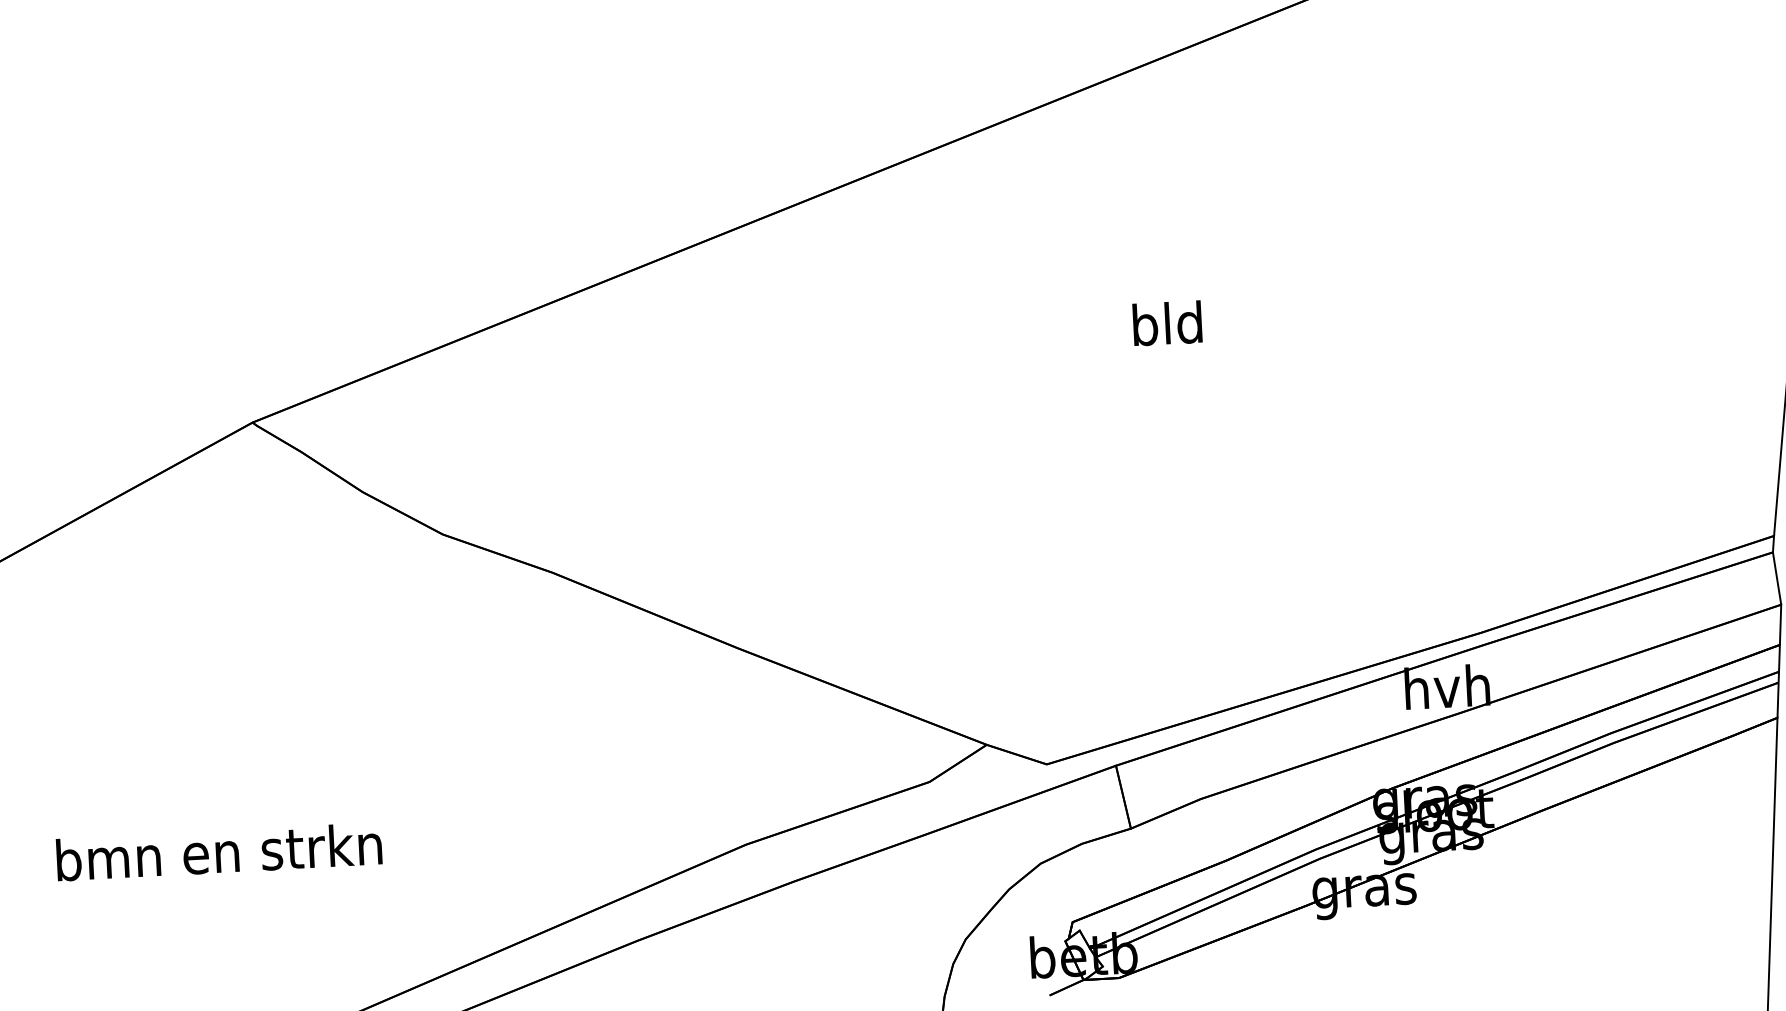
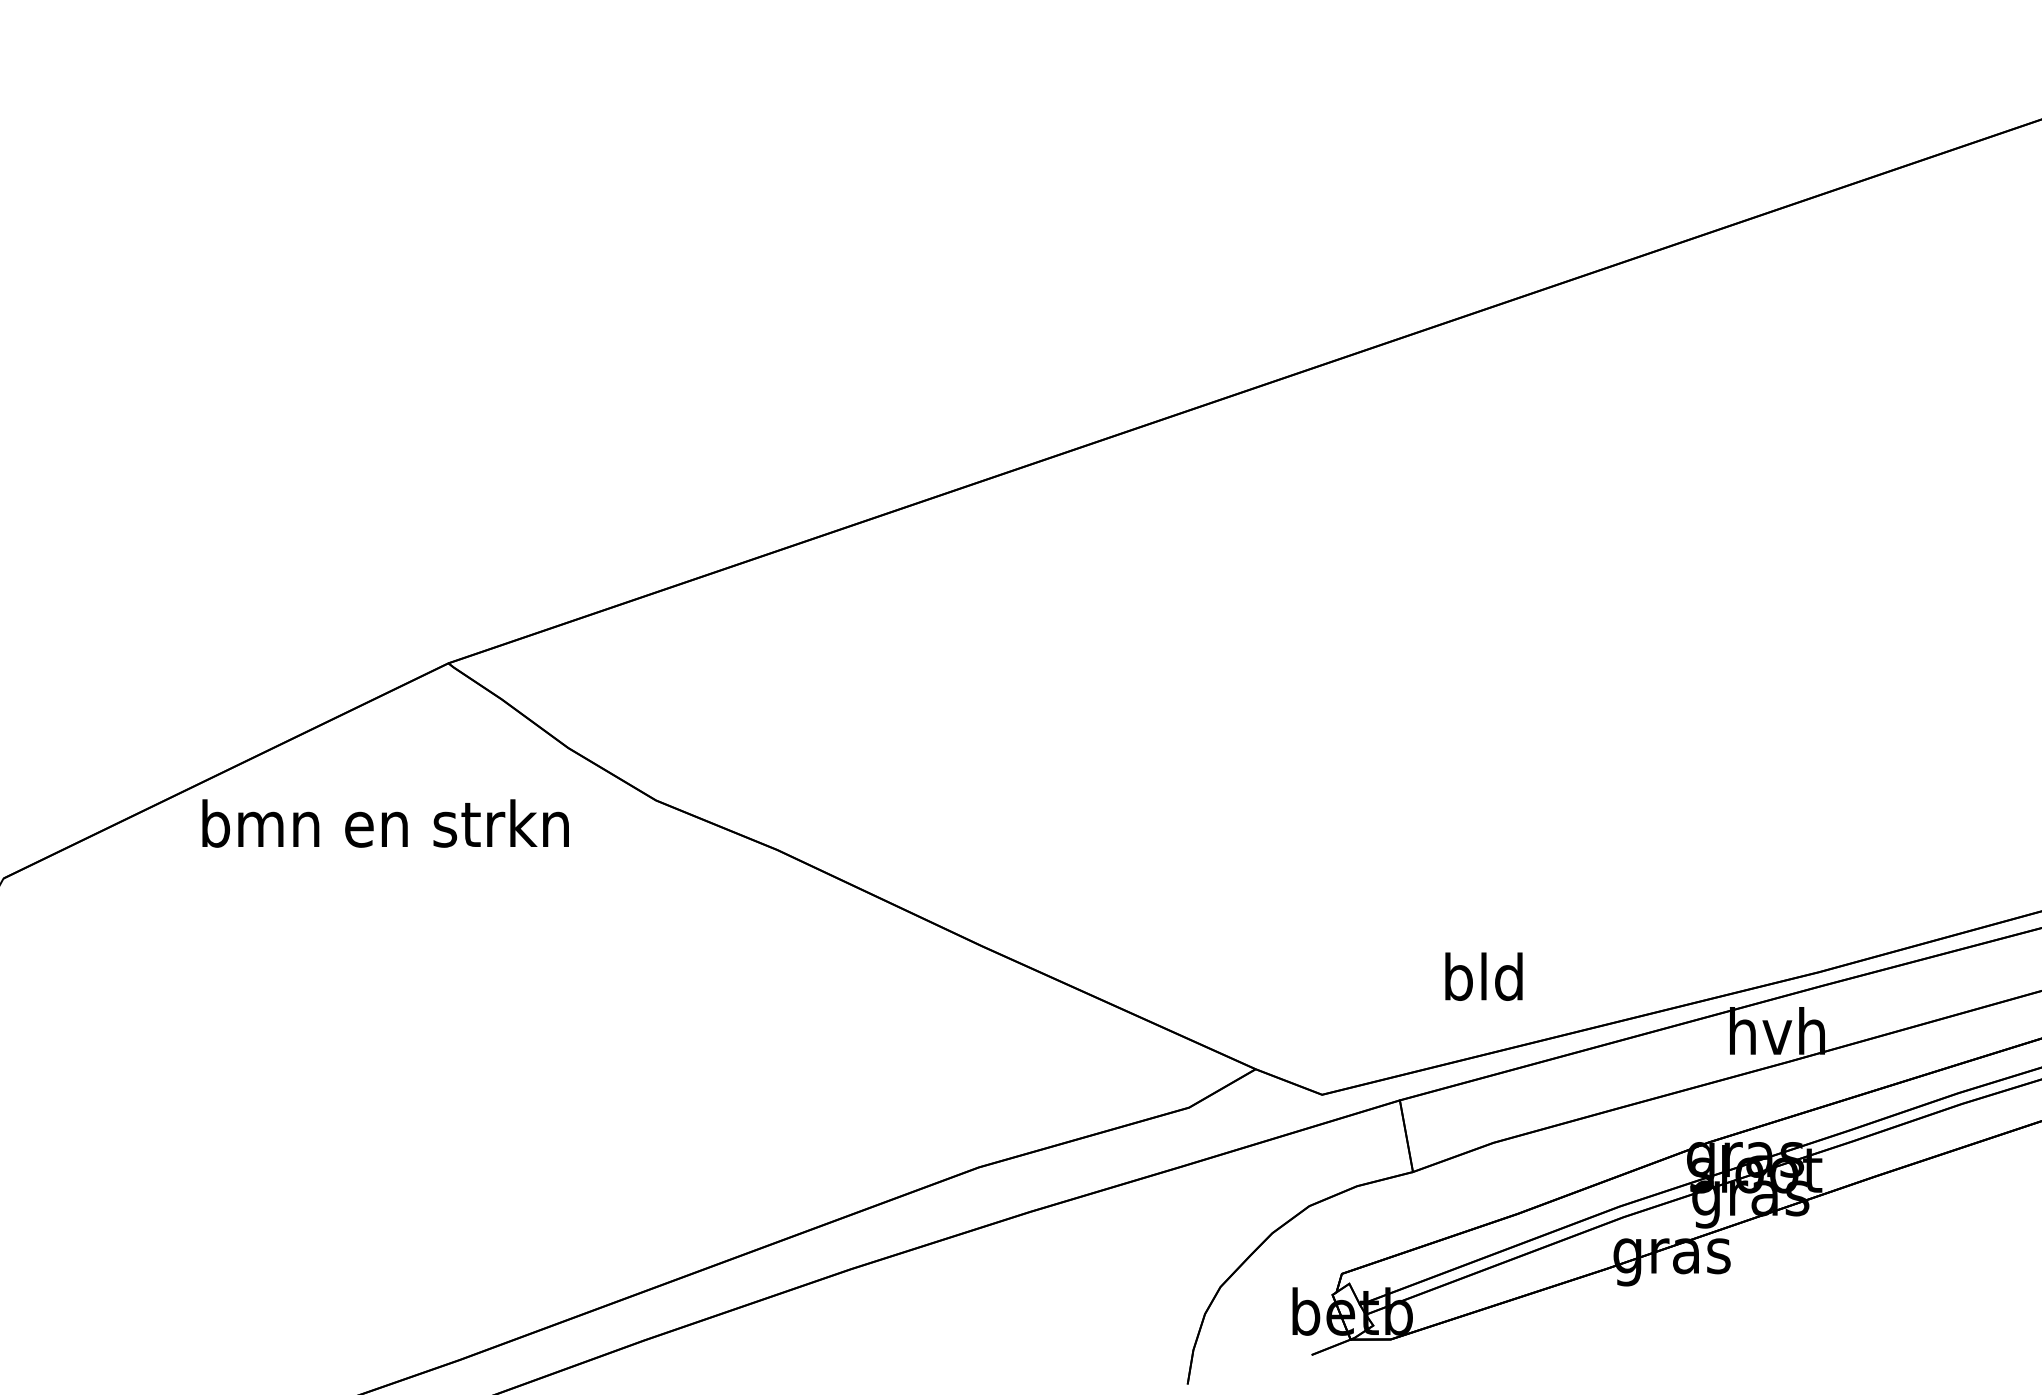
text: (1167, 323) -> (1483, 976), moved
text: (219, 851) -> (385, 823), moved

